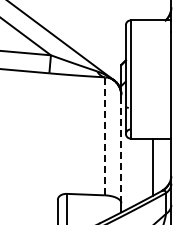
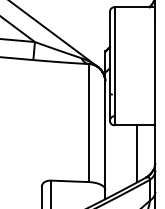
line: (104, 135) -> (88, 122), dashed -> solid
line: (121, 150) -> (105, 137), dashed -> solid

